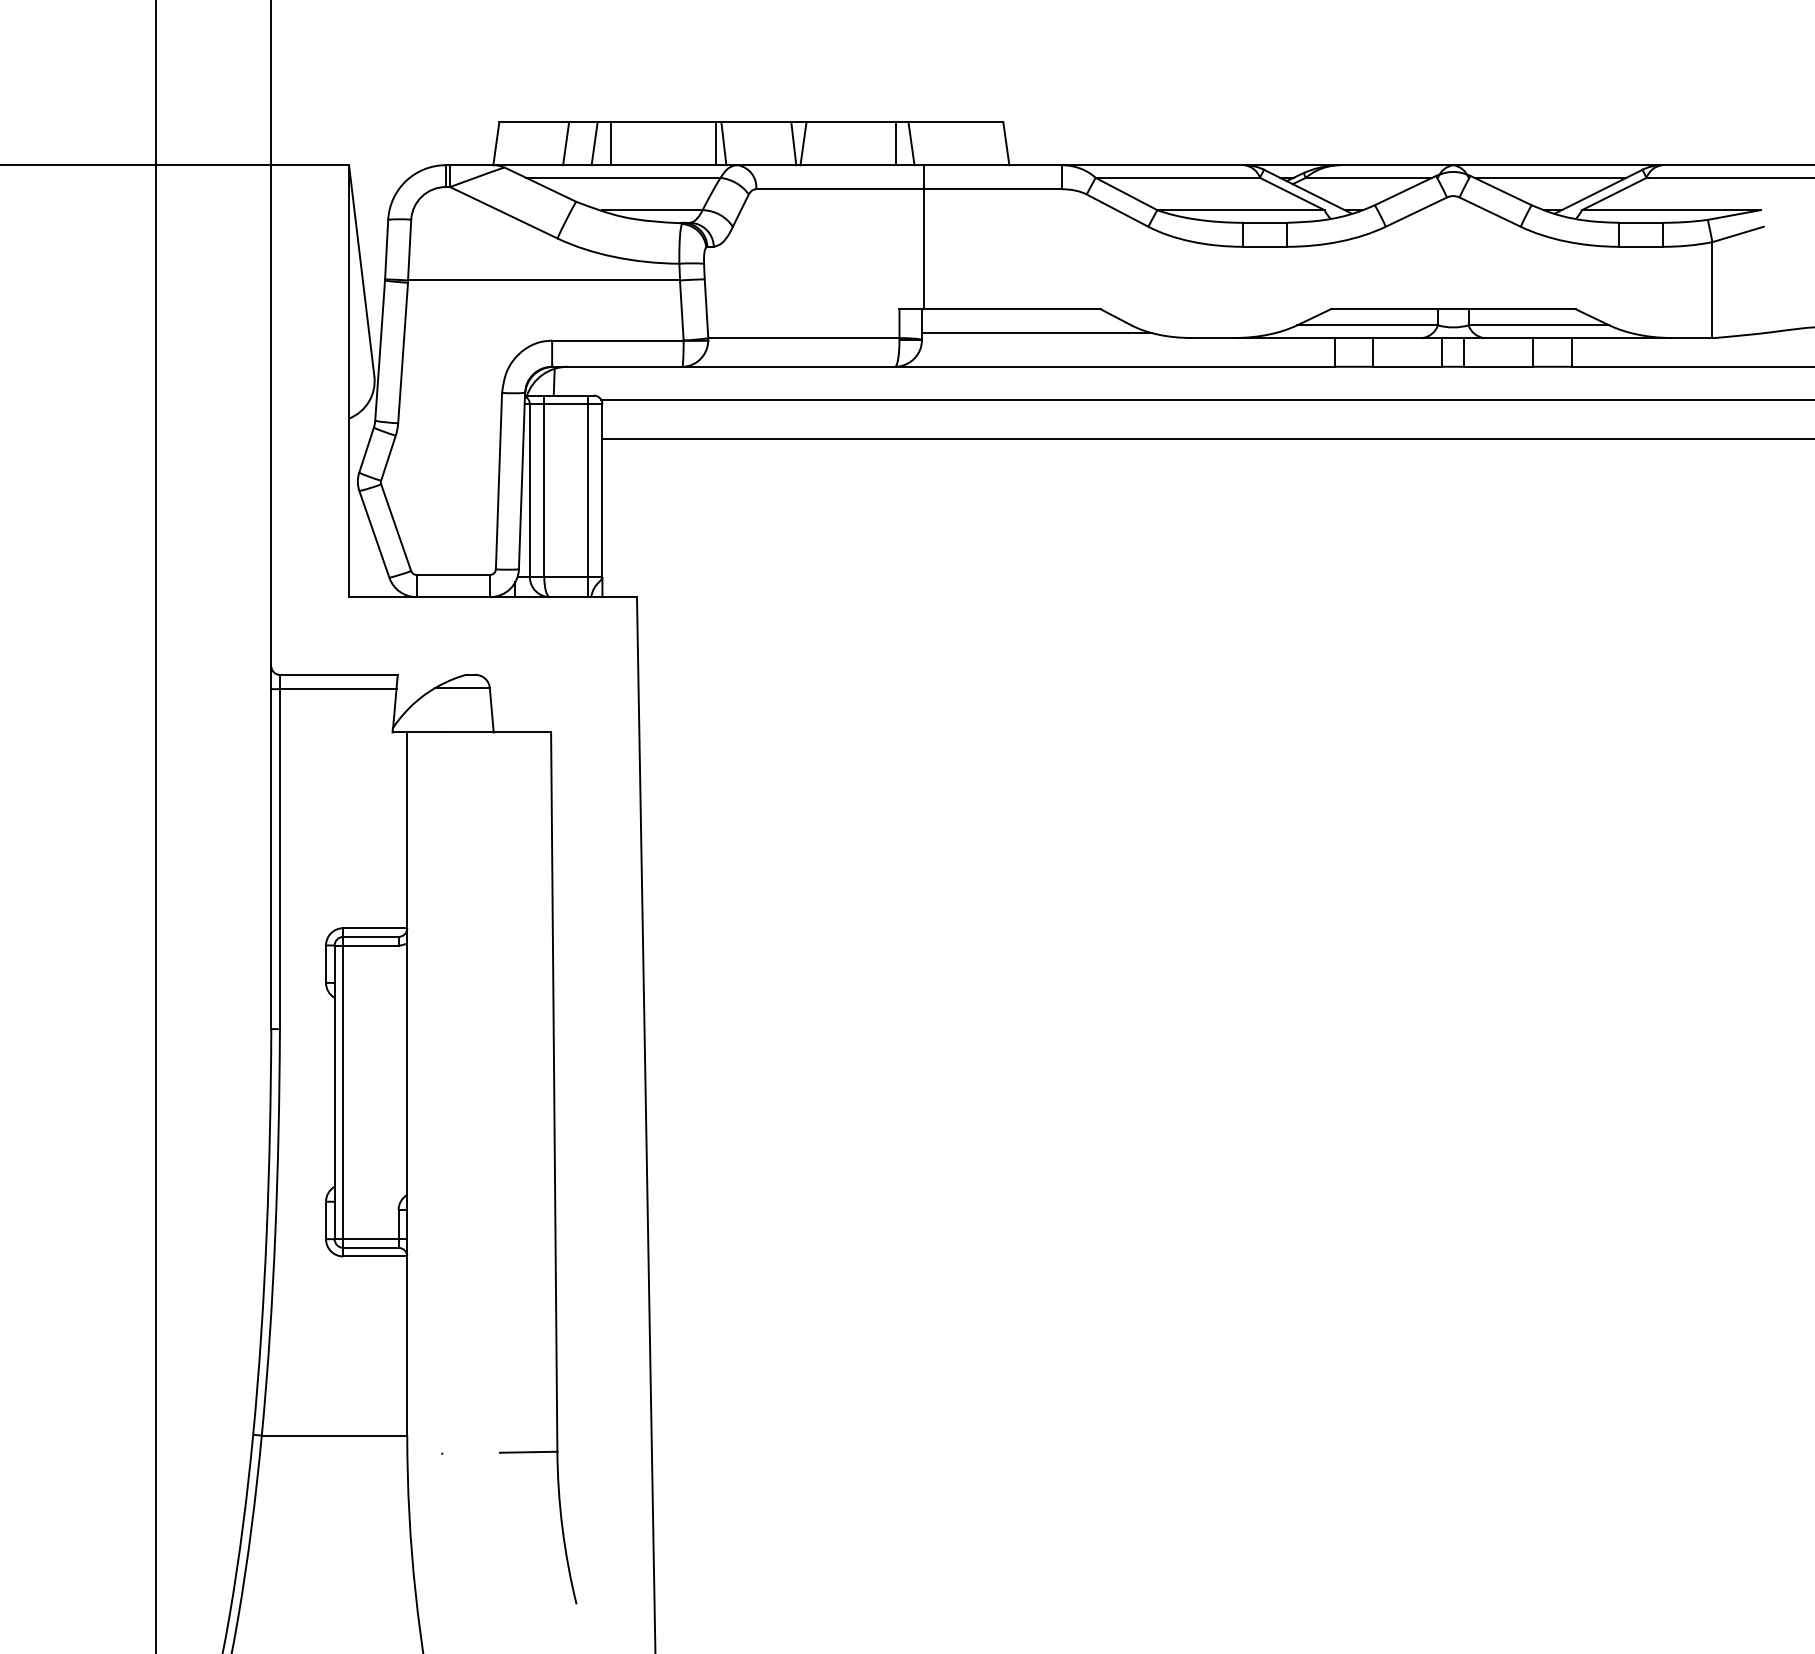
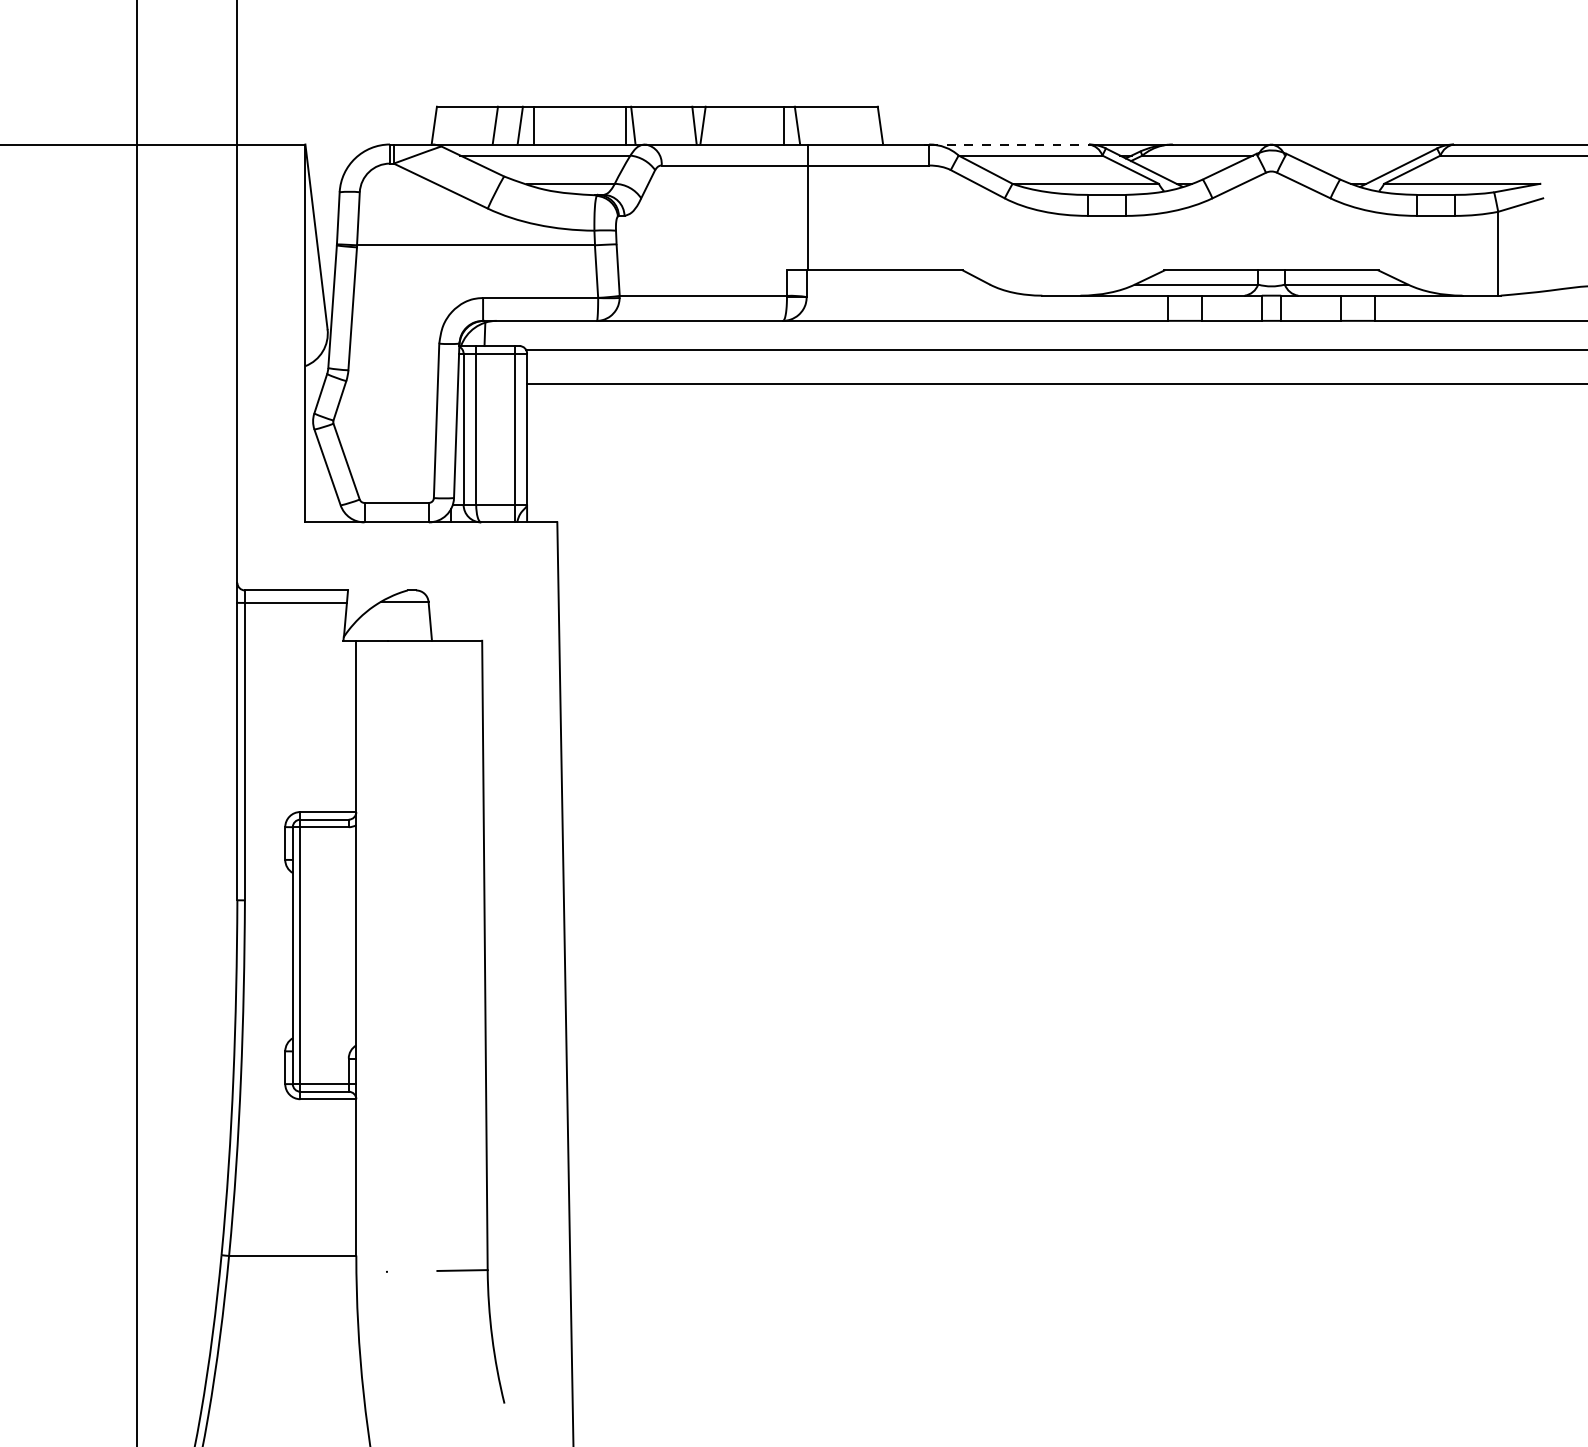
line: (1153, 165) -> (1009, 144), solid -> dashed
line: (1550, 177) -> (1356, 155), removed
line: (1037, 333) -> (907, 291), removed

